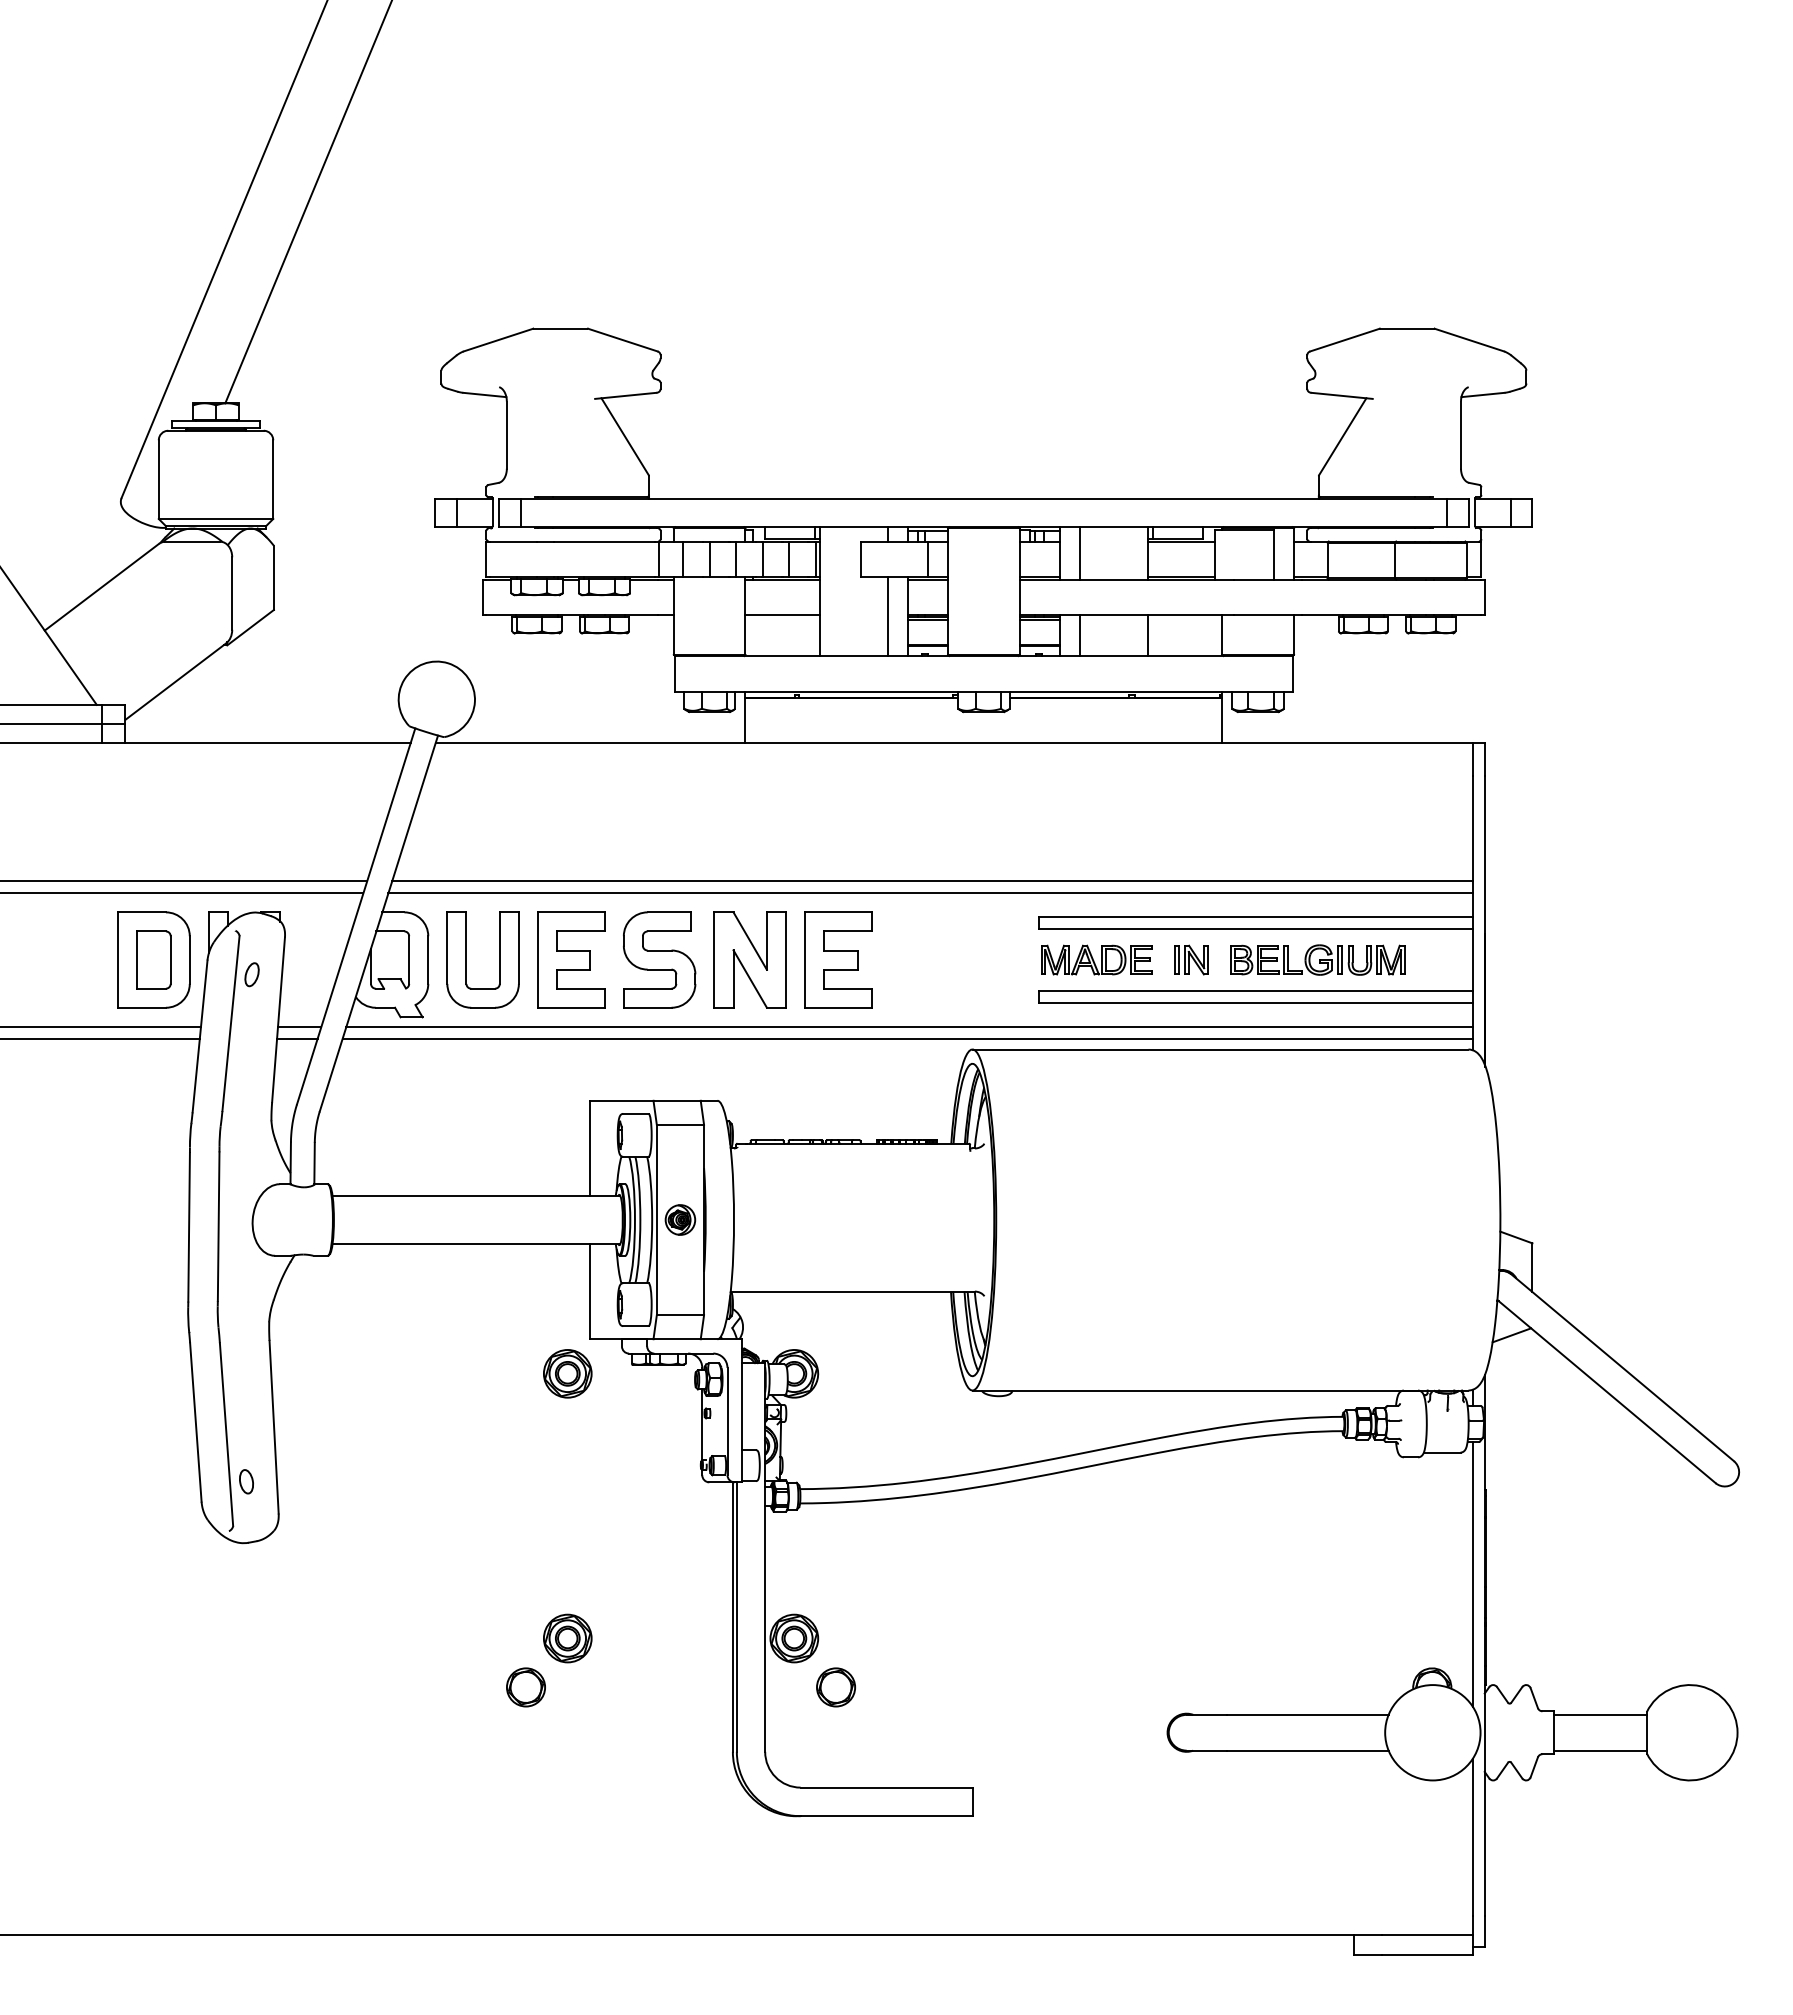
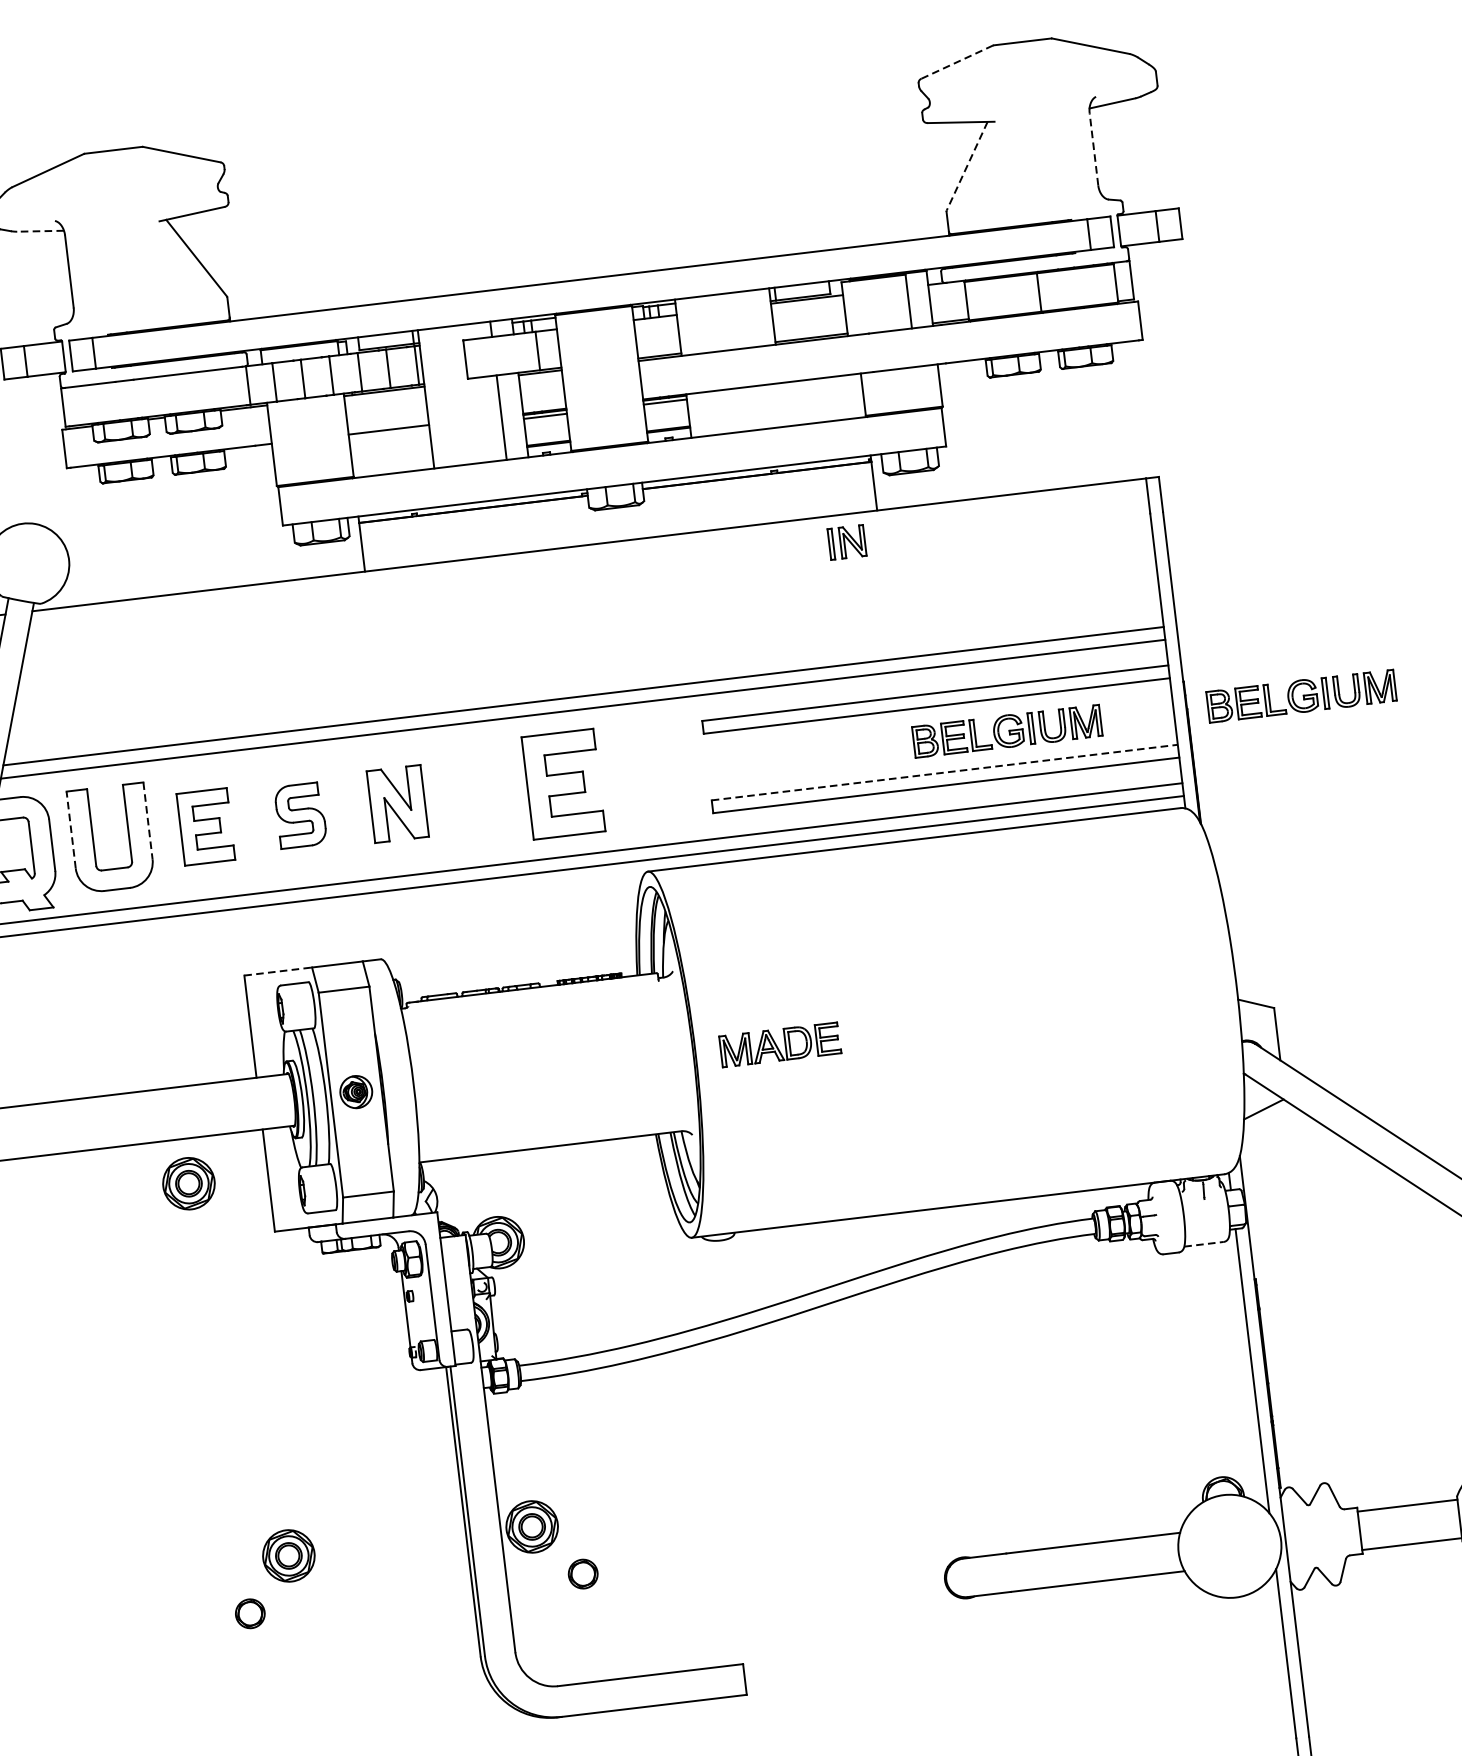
line: (1345, 339) -> (957, 61), solid -> dashed
line: (484, 394) -> (40, 230), solid -> dashed
line: (1461, 435) -> (1094, 149), solid -> dashed
line: (1342, 437) -> (966, 167), solid -> dashed
line: (1080, 553) -> (700, 325), removed
line: (1080, 635) -> (711, 413), removed
line: (1147, 635) -> (782, 404), removed
line: (447, 948) -> (71, 830), solid -> dashed
line: (518, 948) -> (147, 821), solid -> dashed
part: (571, 959) -> (205, 826), size x0.7
part: (659, 959) -> (300, 815), size x0.6
part: (749, 959) -> (397, 803), size x0.7
part: (838, 959) -> (563, 783), moved
part: (1096, 959) -> (779, 1044), moved
part: (1191, 959) -> (847, 541), moved
part: (1591, 959) -> (1301, 695), added
line: (1256, 991) -> (945, 772), solid -> dashed
line: (621, 1100) -> (277, 971), solid -> dashed
part: (567, 1373) -> (188, 1183), moved
line: (1442, 1452) -> (1204, 1244), solid -> dashed
part: (525, 1687) -> (249, 1613), size x0.7
part: (835, 1687) -> (582, 1574), size x0.7

